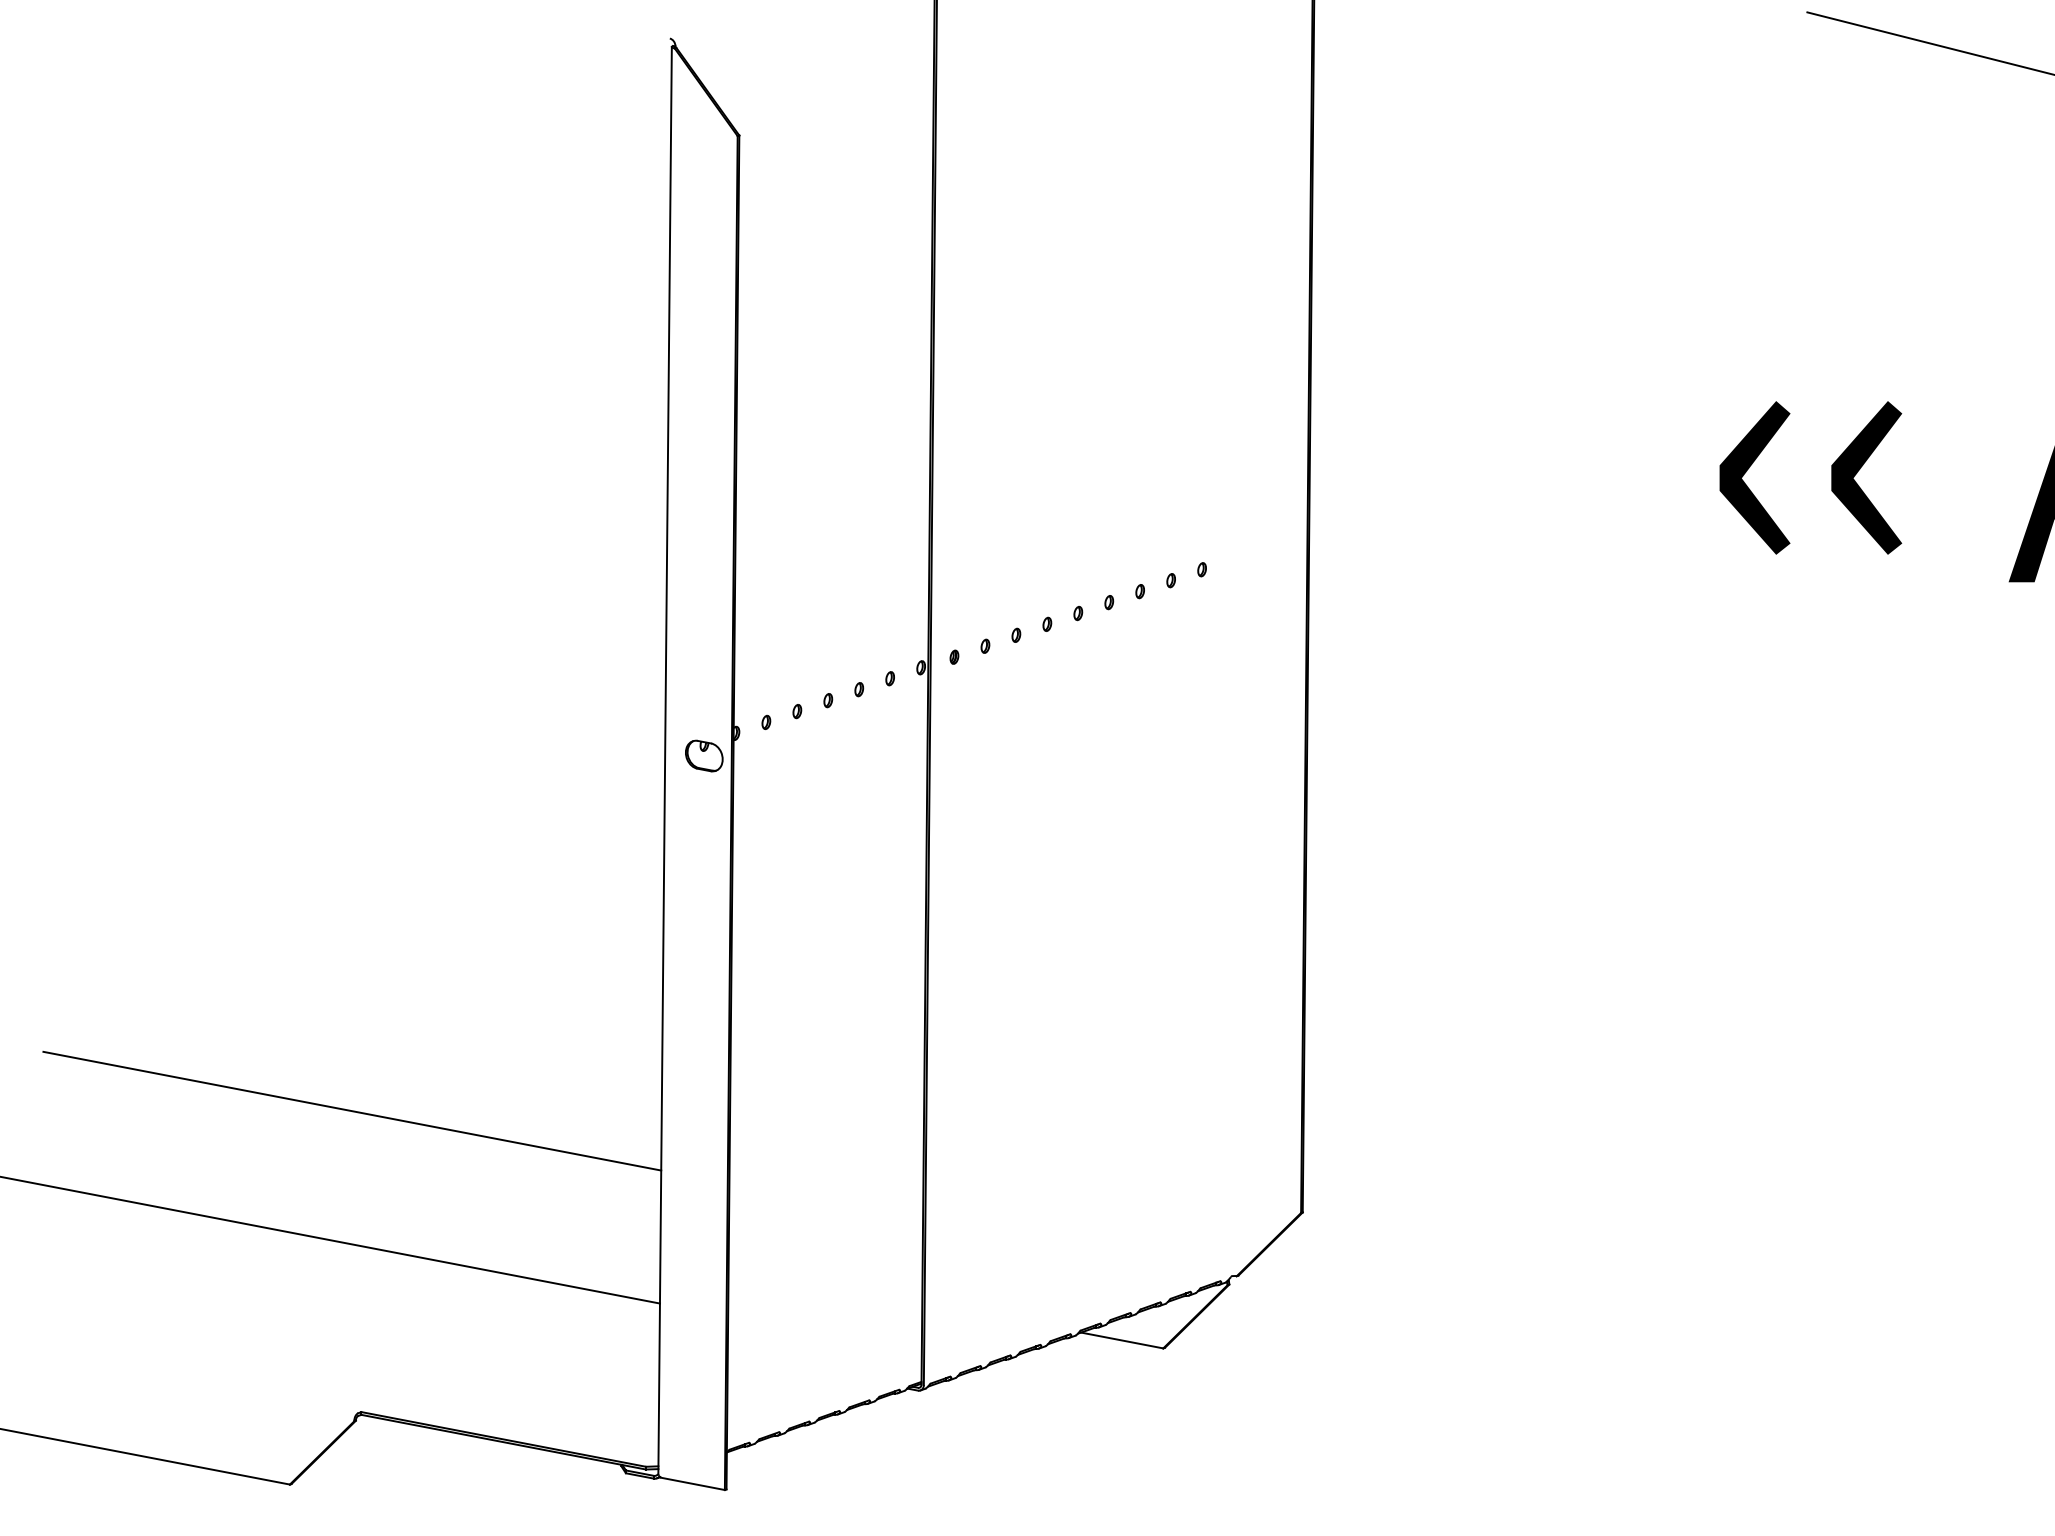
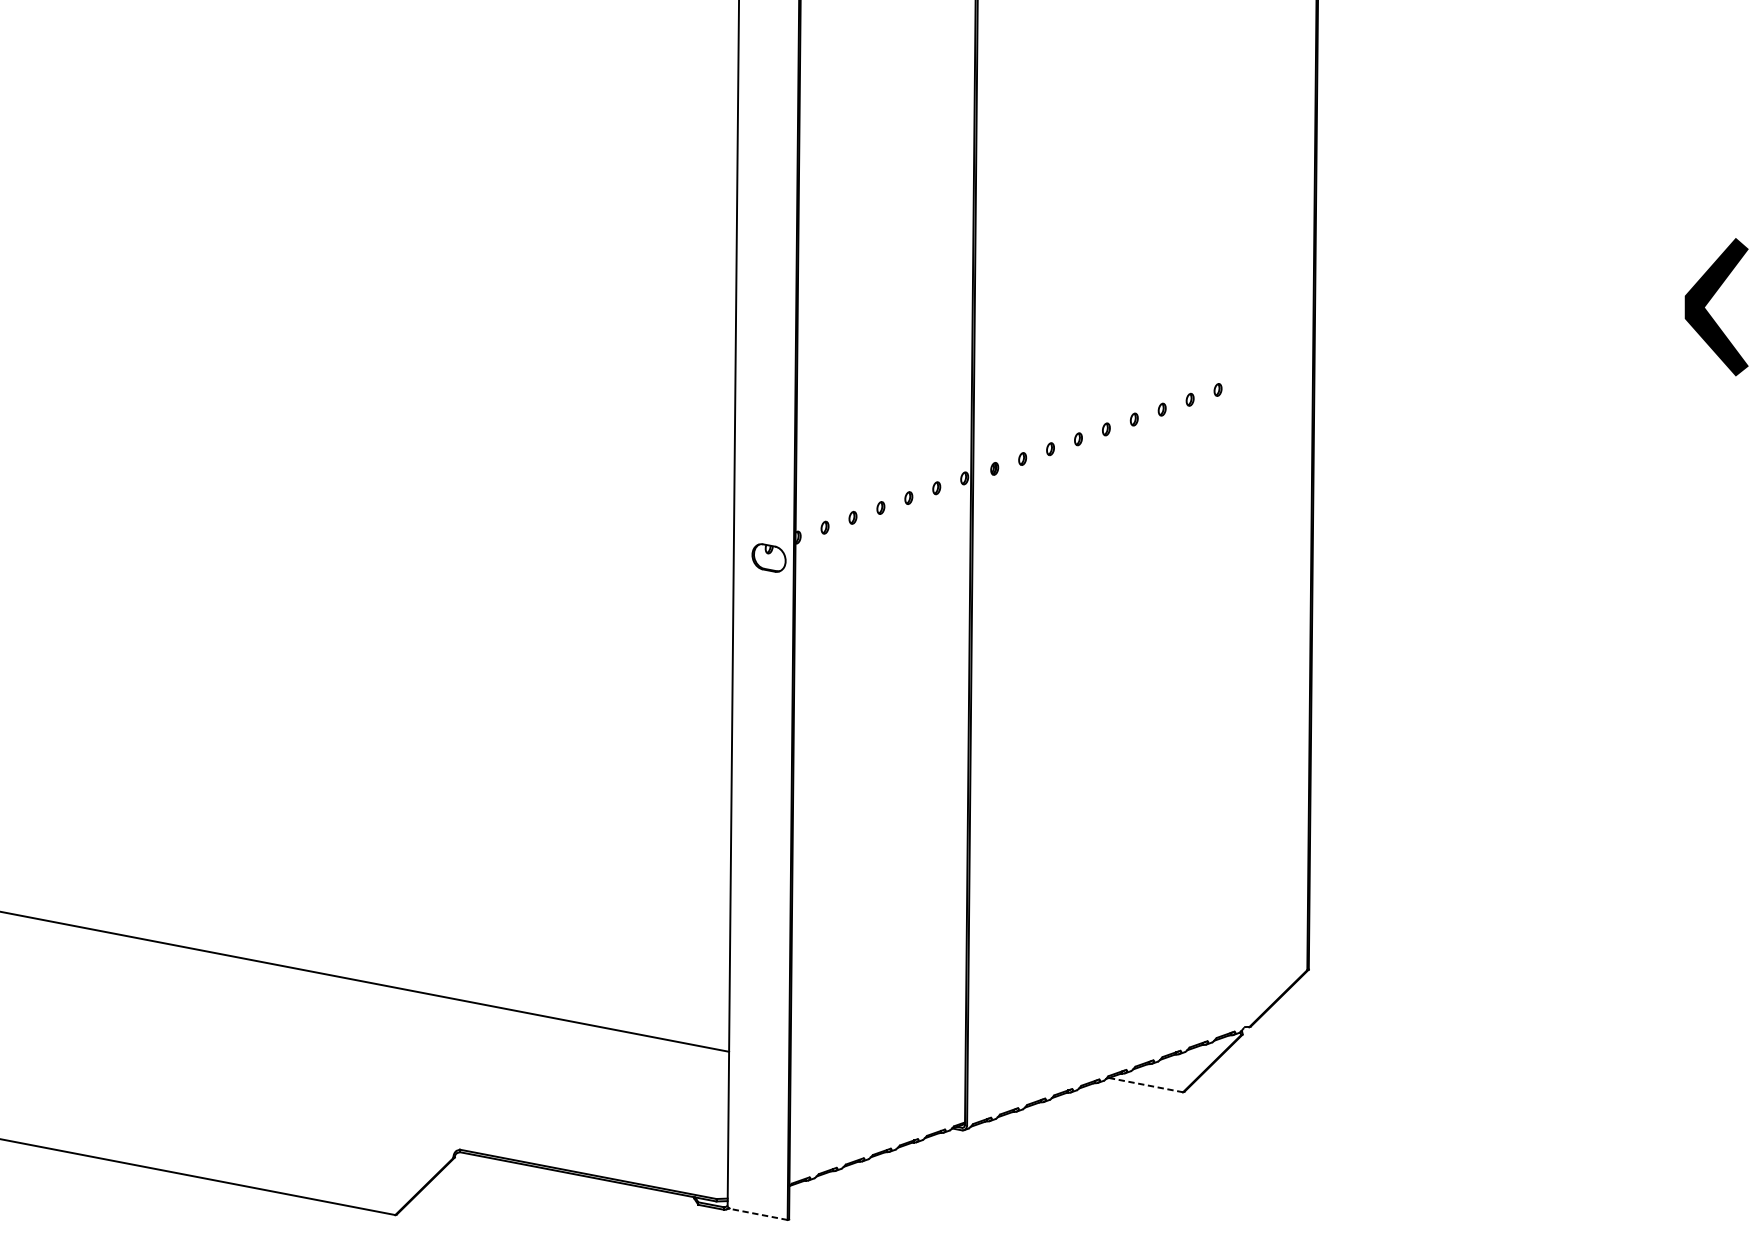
line: (352, 1110) -> (451, 877), removed
line: (1122, 1340) -> (1146, 1085), solid -> dashed
line: (692, 1483) -> (758, 1214), solid -> dashed

